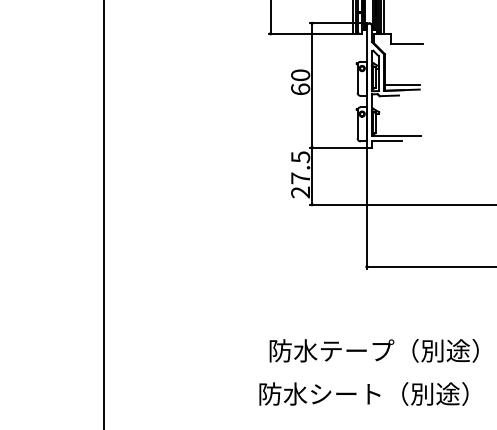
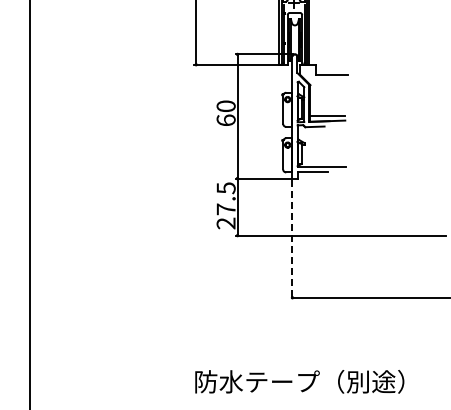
line: (366, 209) -> (292, 240), solid -> dashed

